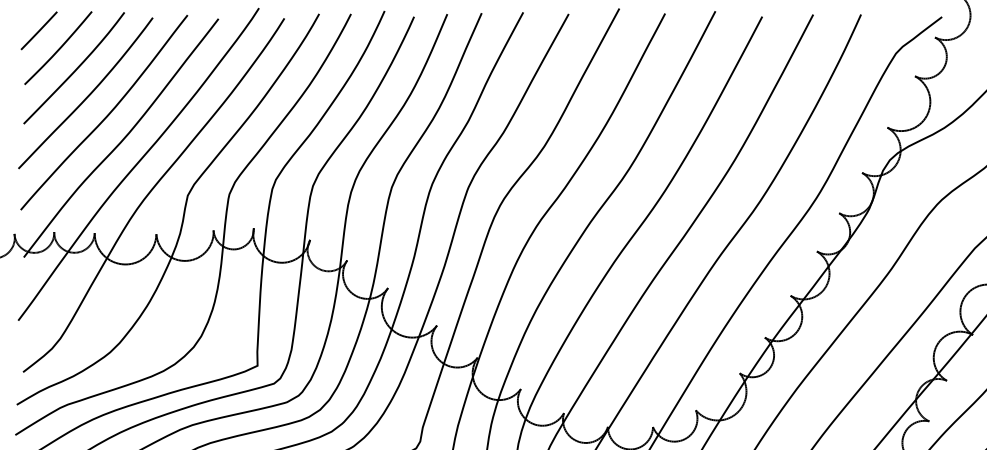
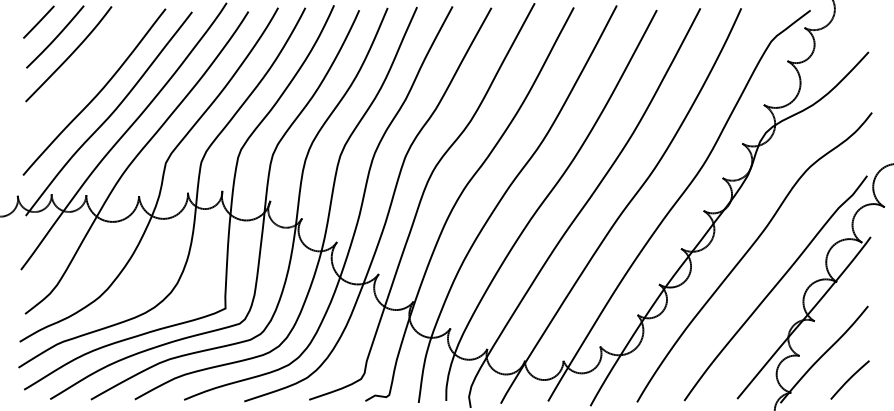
curve: (87, 95) -> (80, 77), removed

